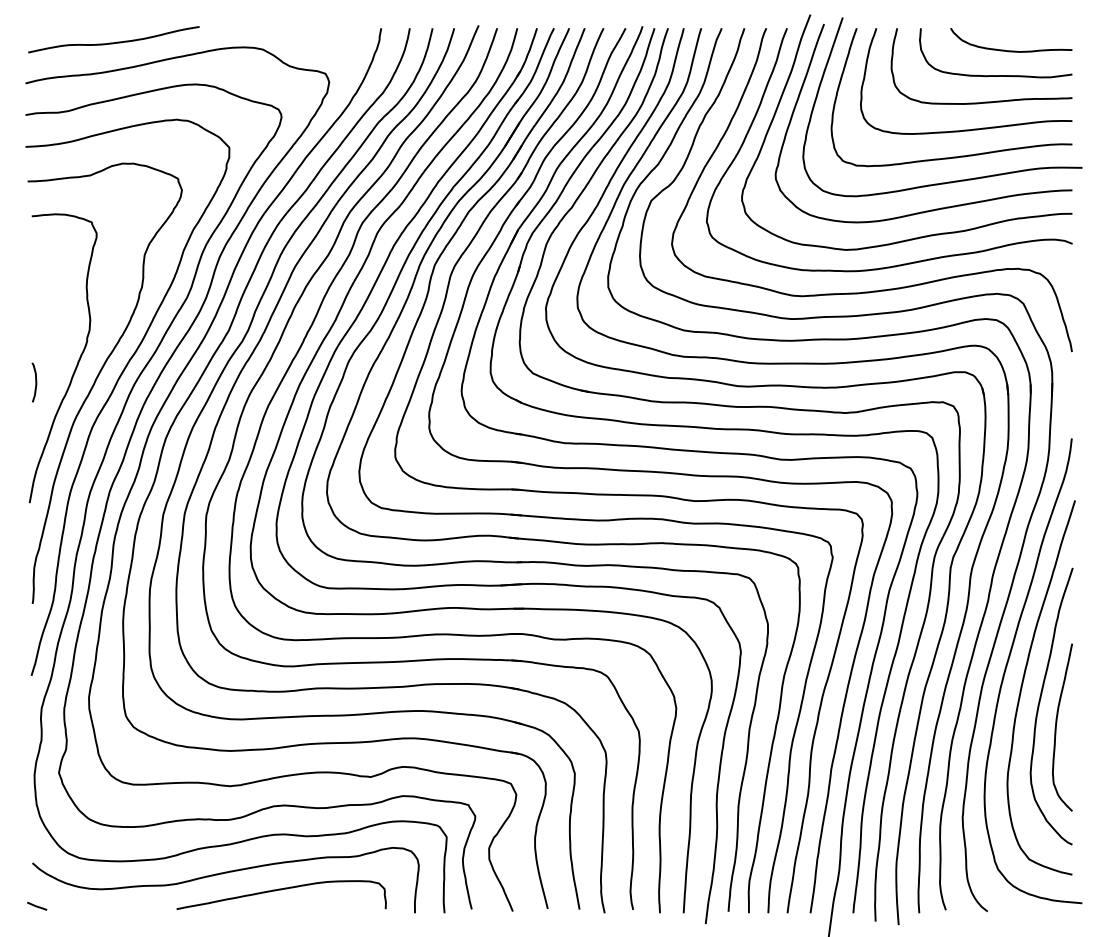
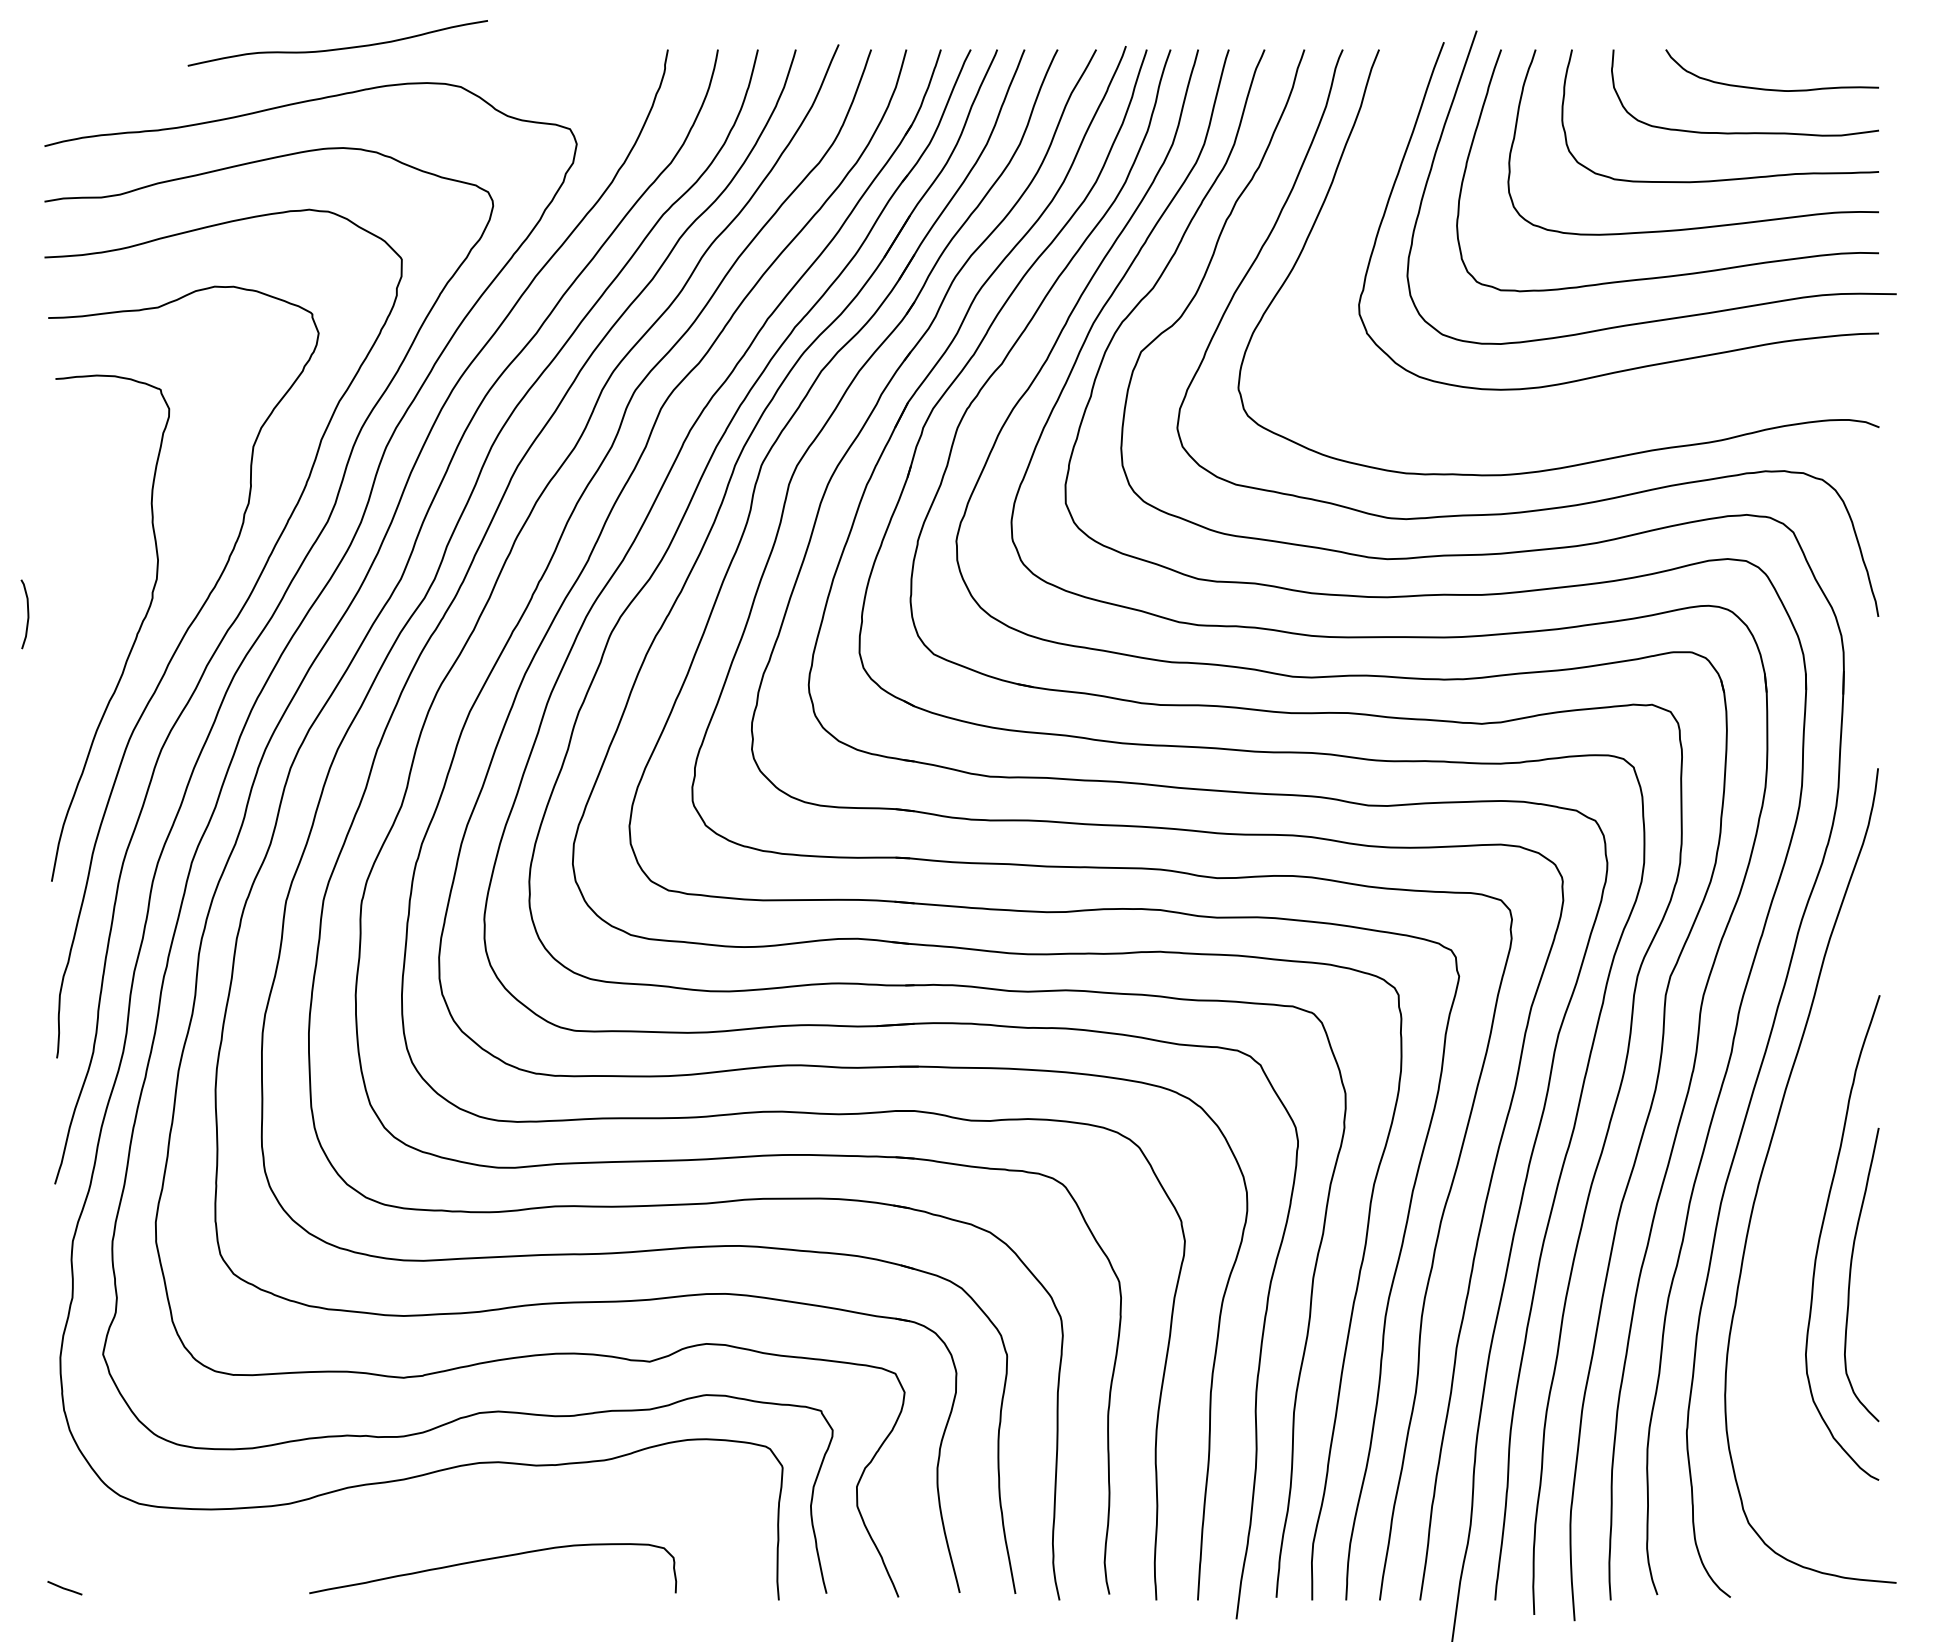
curve: (113, 42) -> (337, 48), moved
curve: (929, 234) -> (1628, 410), removed
curve: (35, 382) -> (26, 614), moved
curve: (1023, 683) -> (1793, 1197), removed
curve: (222, 874) -> (389, 1532), removed

